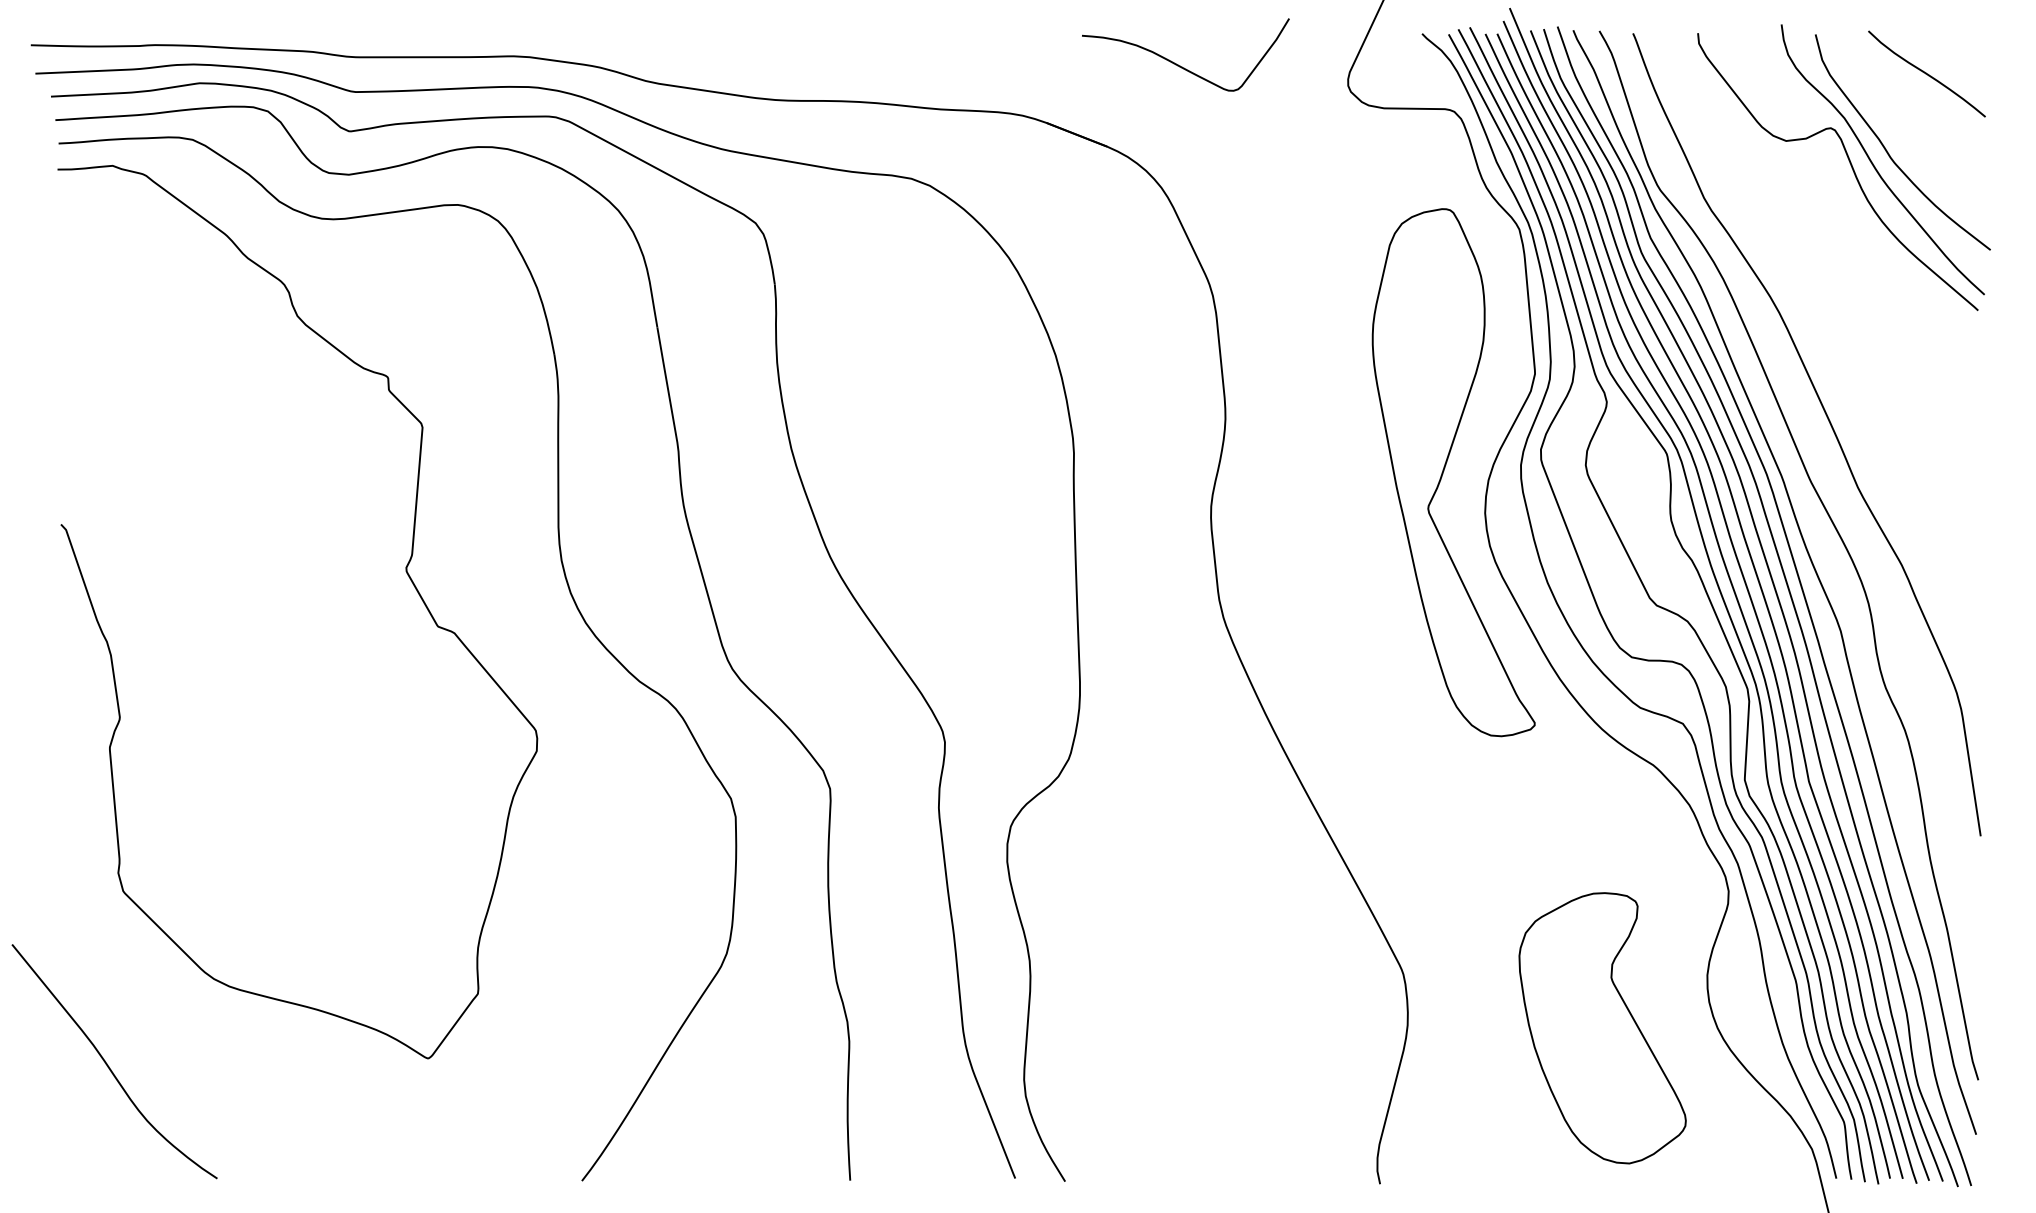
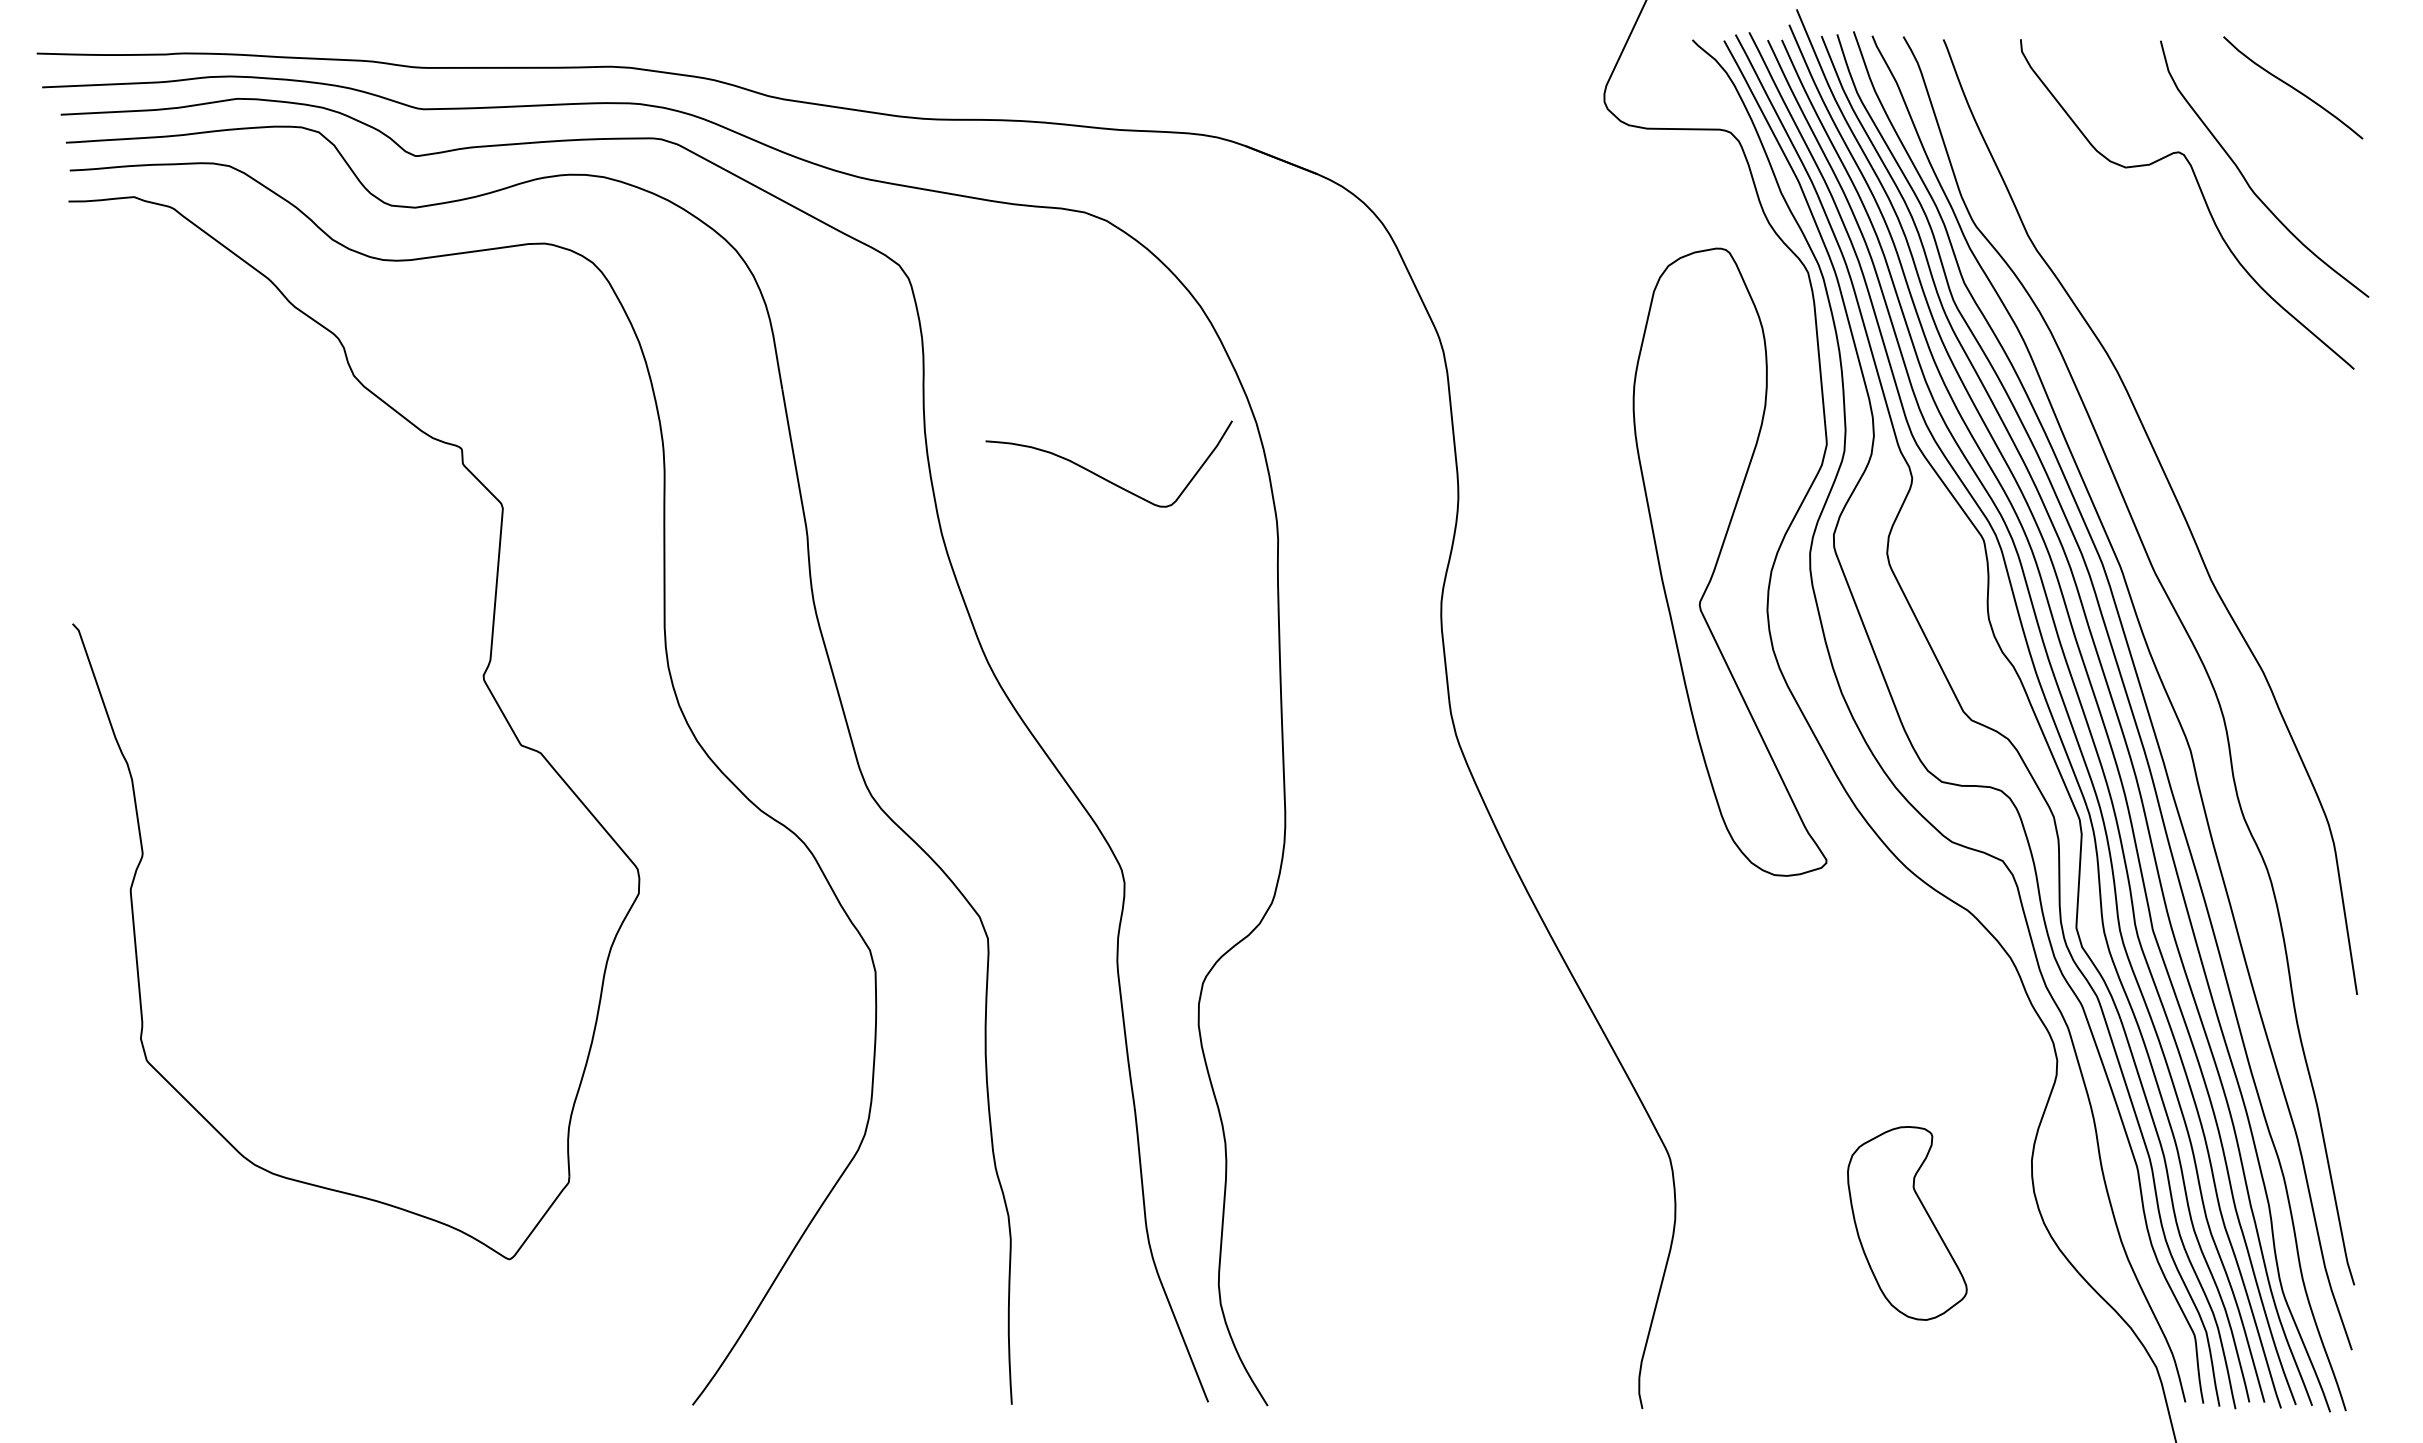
curve: (1178, 64) -> (1100, 475), moved
curve: (1875, 166) -> (2231, 197), removed
part: (1602, 1028) -> (1907, 1223), size x0.6
curve: (107, 1064) -> (128, 1266), removed

